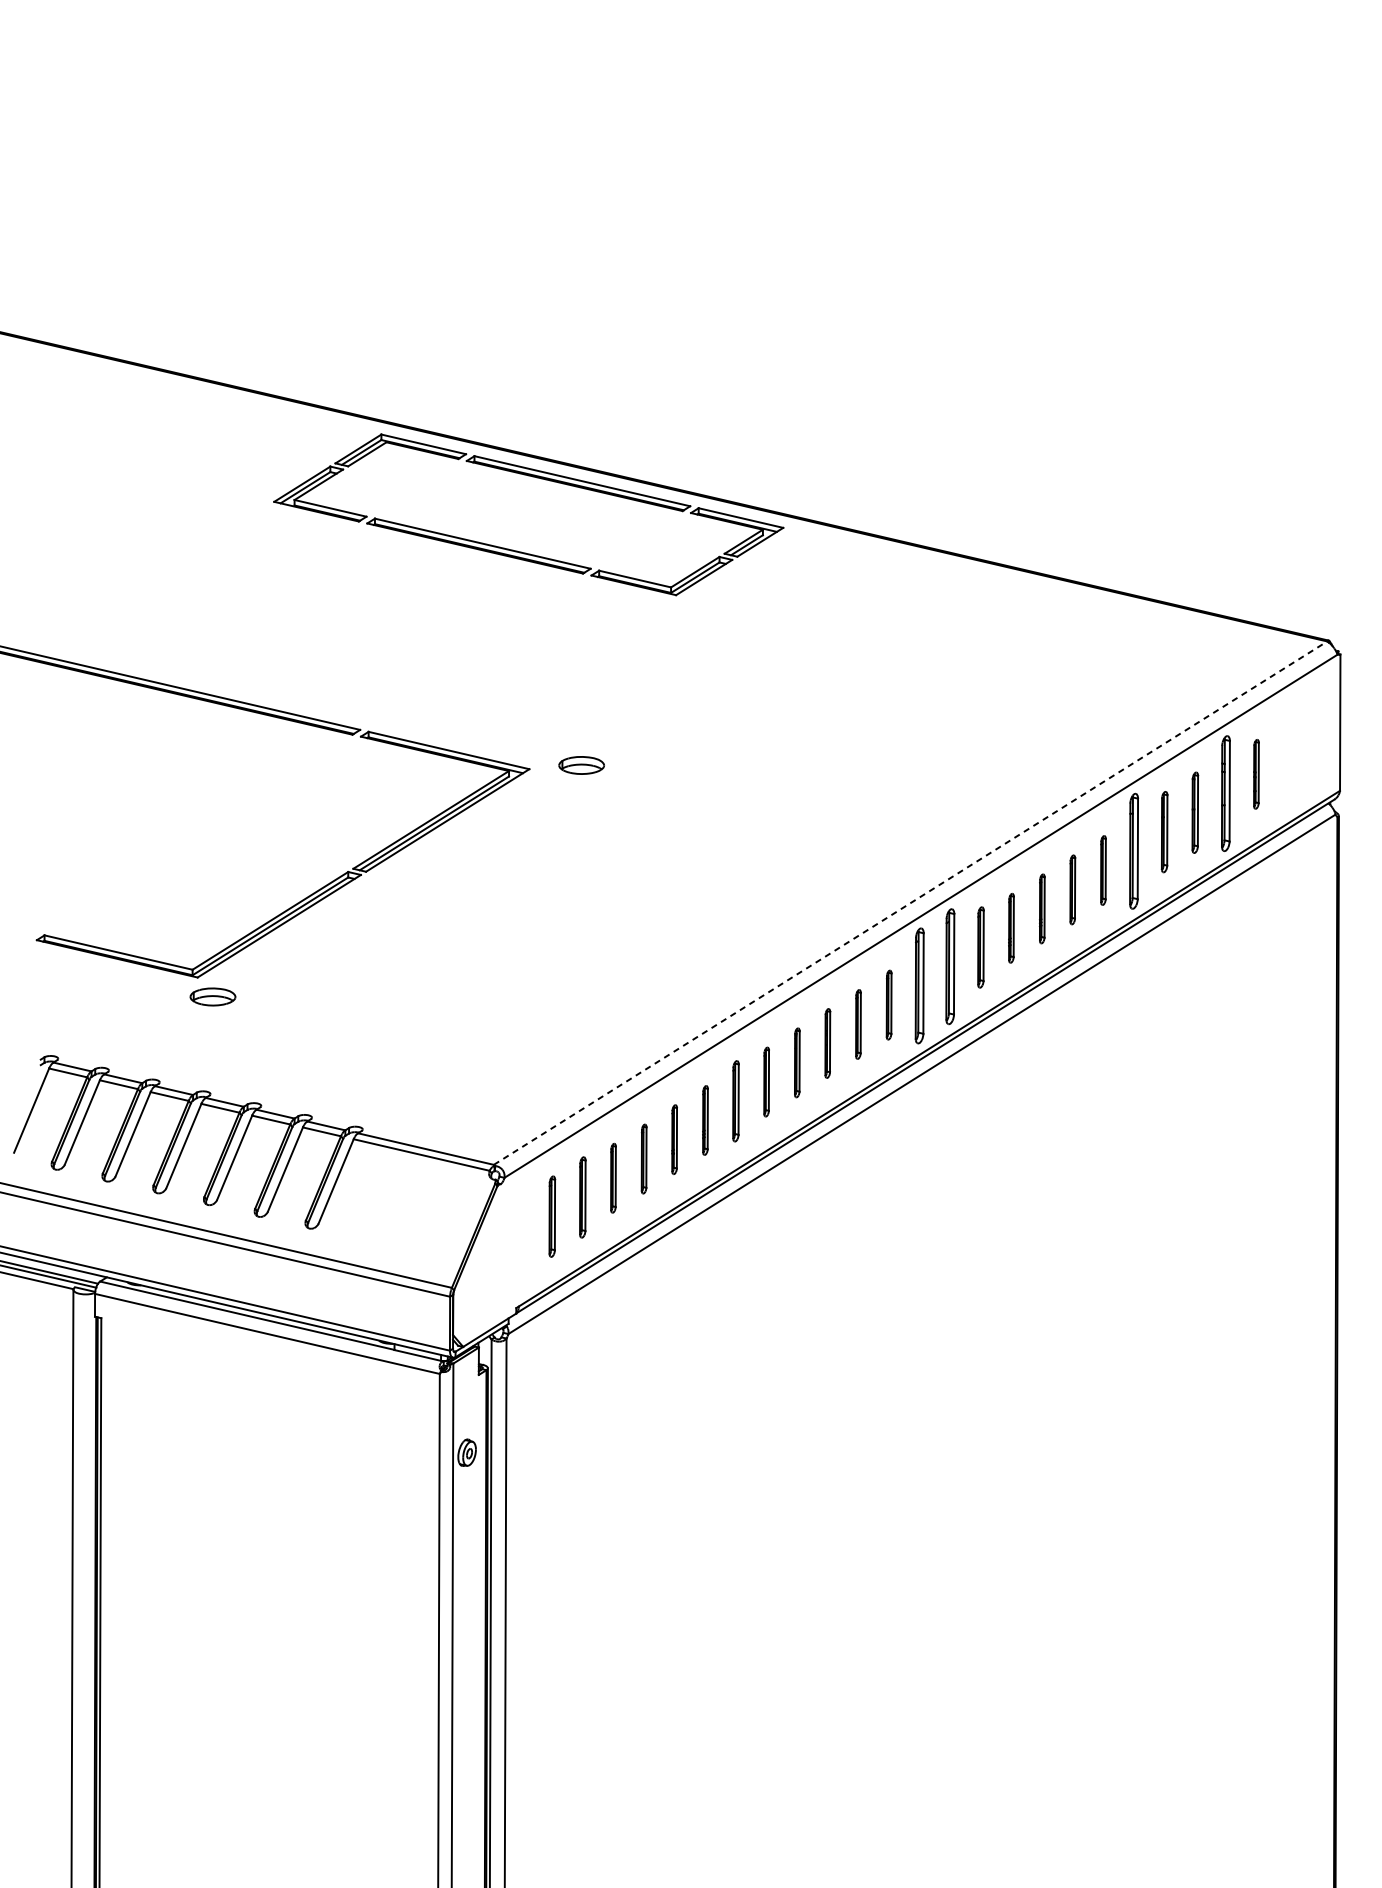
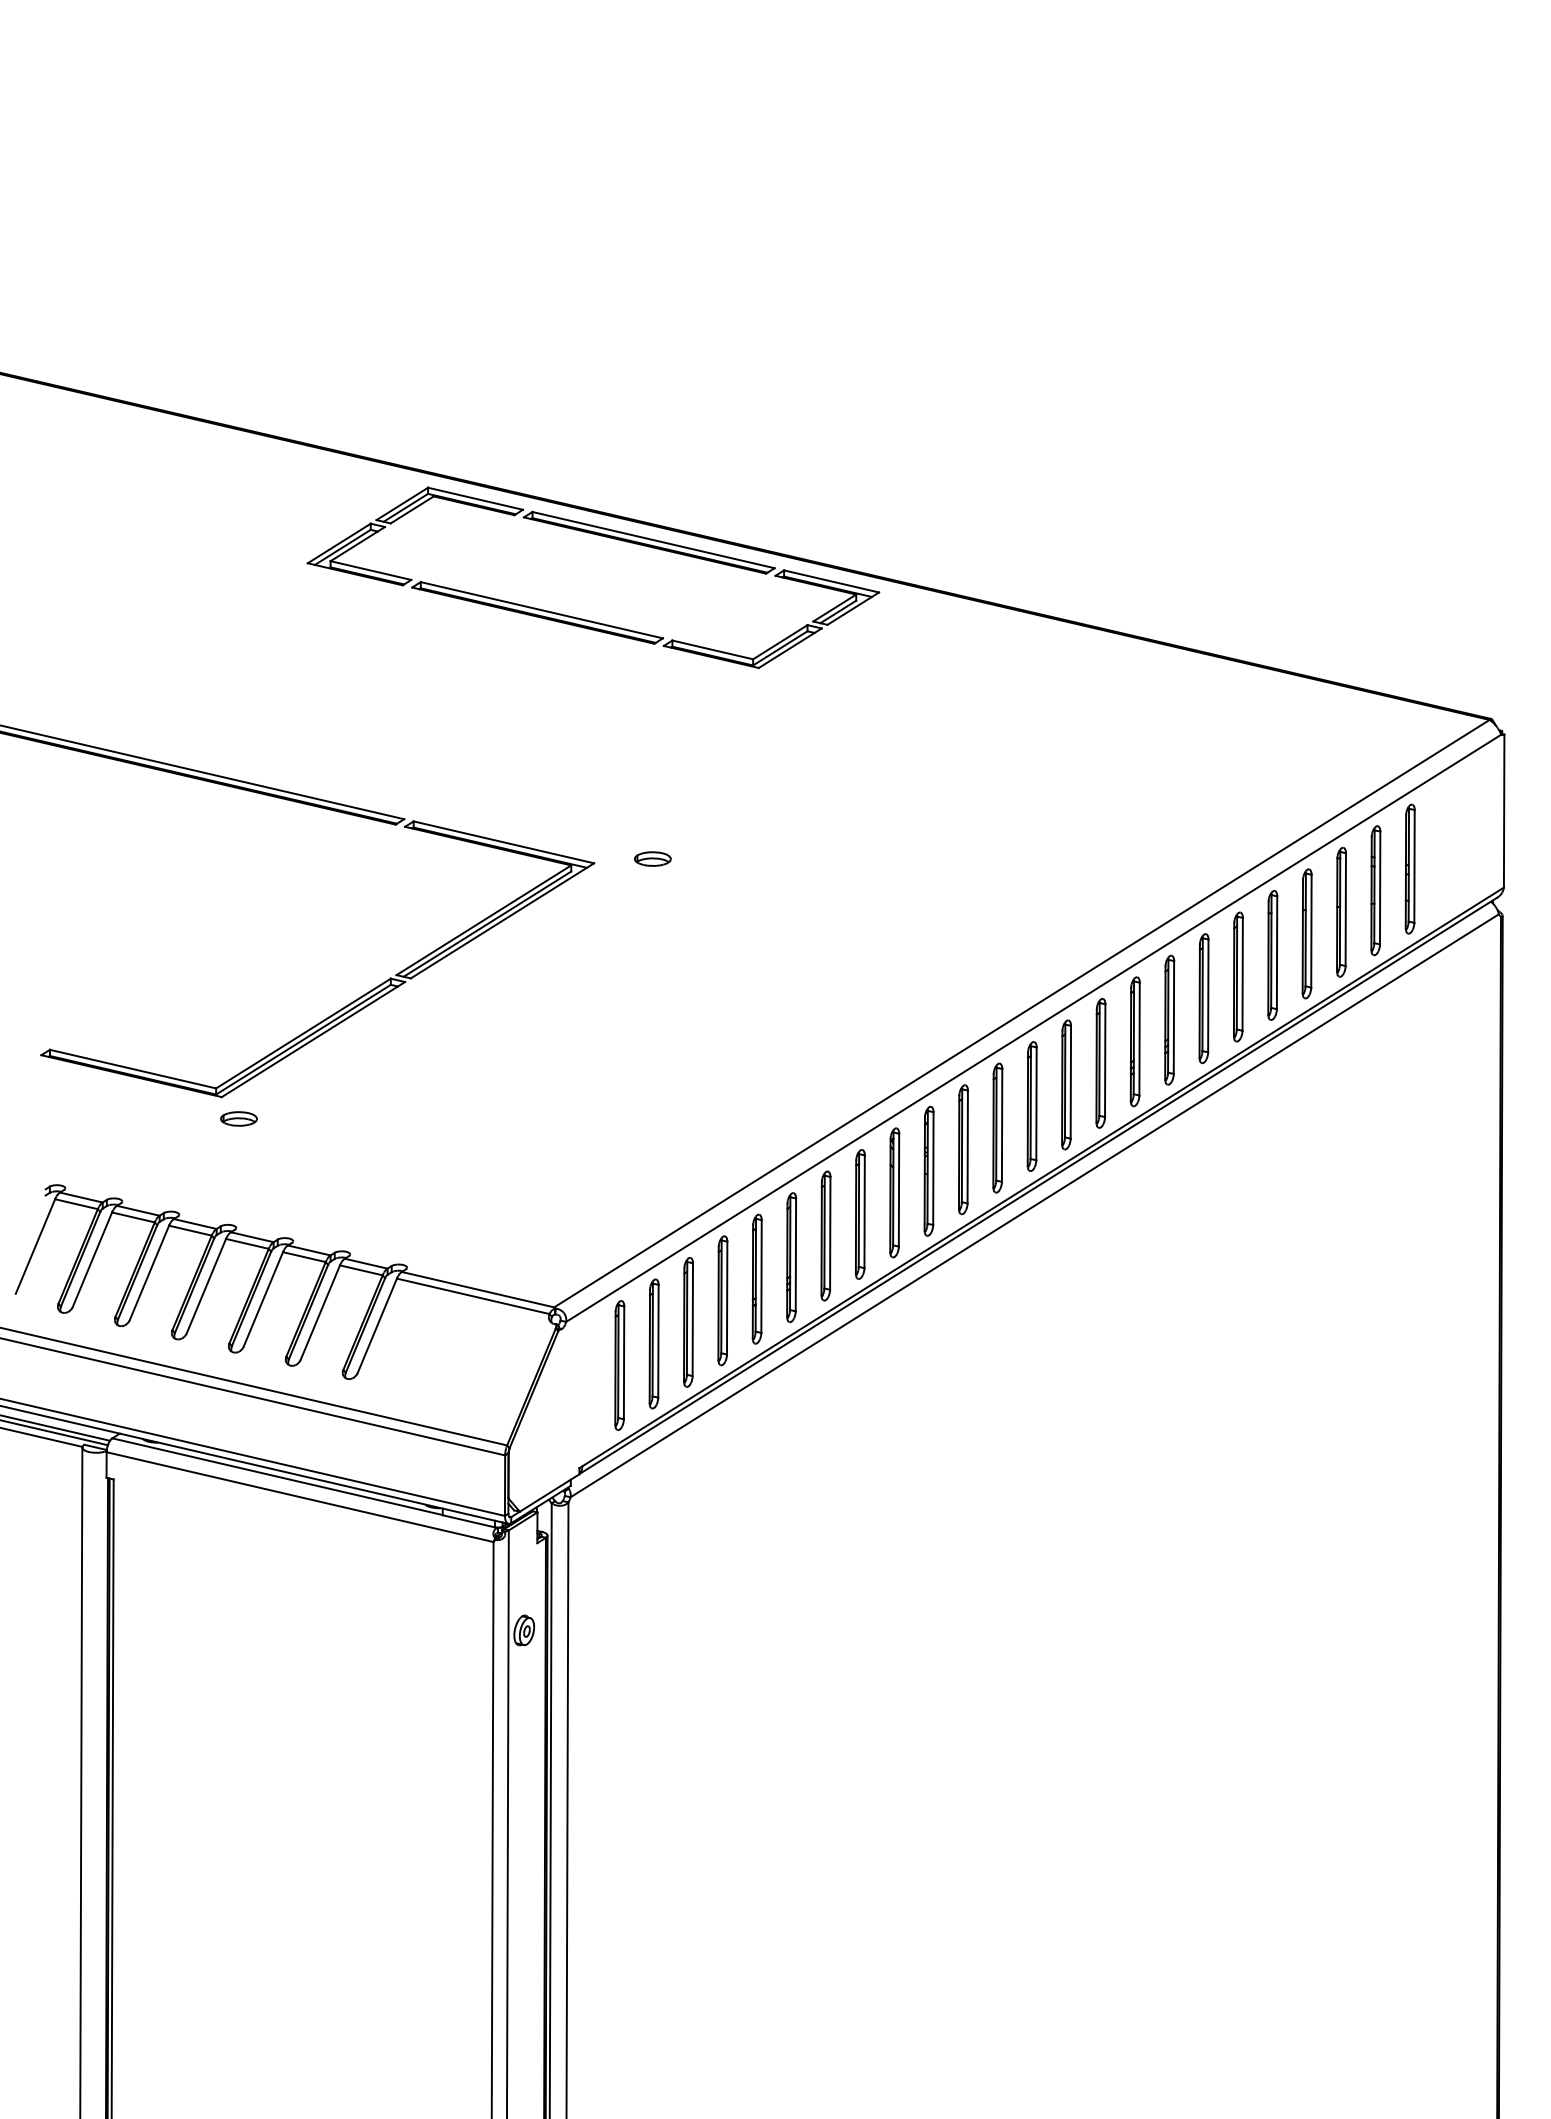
part: (581, 764) -> (652, 858), size x0.71
part: (1255, 773) -> (1409, 868), size x1.67
part: (1195, 812) -> (1341, 911), size x1.43
part: (1164, 831) -> (1306, 933), size x1.43
part: (1103, 870) -> (1238, 976), size x1.67
part: (1072, 889) -> (1203, 998), size x1.67
line: (911, 903) -> (1022, 1013), dashed -> solid
part: (1042, 908) -> (1169, 1019), size x1.67
part: (1010, 927) -> (1134, 1041), size x1.67
part: (980, 947) -> (1100, 1063), size x1.43
part: (212, 996) -> (238, 1118), size x0.71
part: (888, 1004) -> (997, 1127), size x1.67
part: (858, 1024) -> (963, 1149), size x1.67
part: (827, 1042) -> (928, 1170), size x1.67
part: (797, 1062) -> (894, 1192), size x1.67
part: (766, 1082) -> (860, 1214), size x1.67
part: (735, 1100) -> (825, 1235), size x1.43
part: (705, 1120) -> (791, 1257), size x1.67
part: (674, 1139) -> (756, 1278), size x1.67
part: (643, 1158) -> (722, 1300), size x1.67
part: (613, 1178) -> (688, 1322), size x1.67
part: (582, 1197) -> (653, 1343), size x1.43
part: (552, 1216) -> (619, 1365), size x1.43

